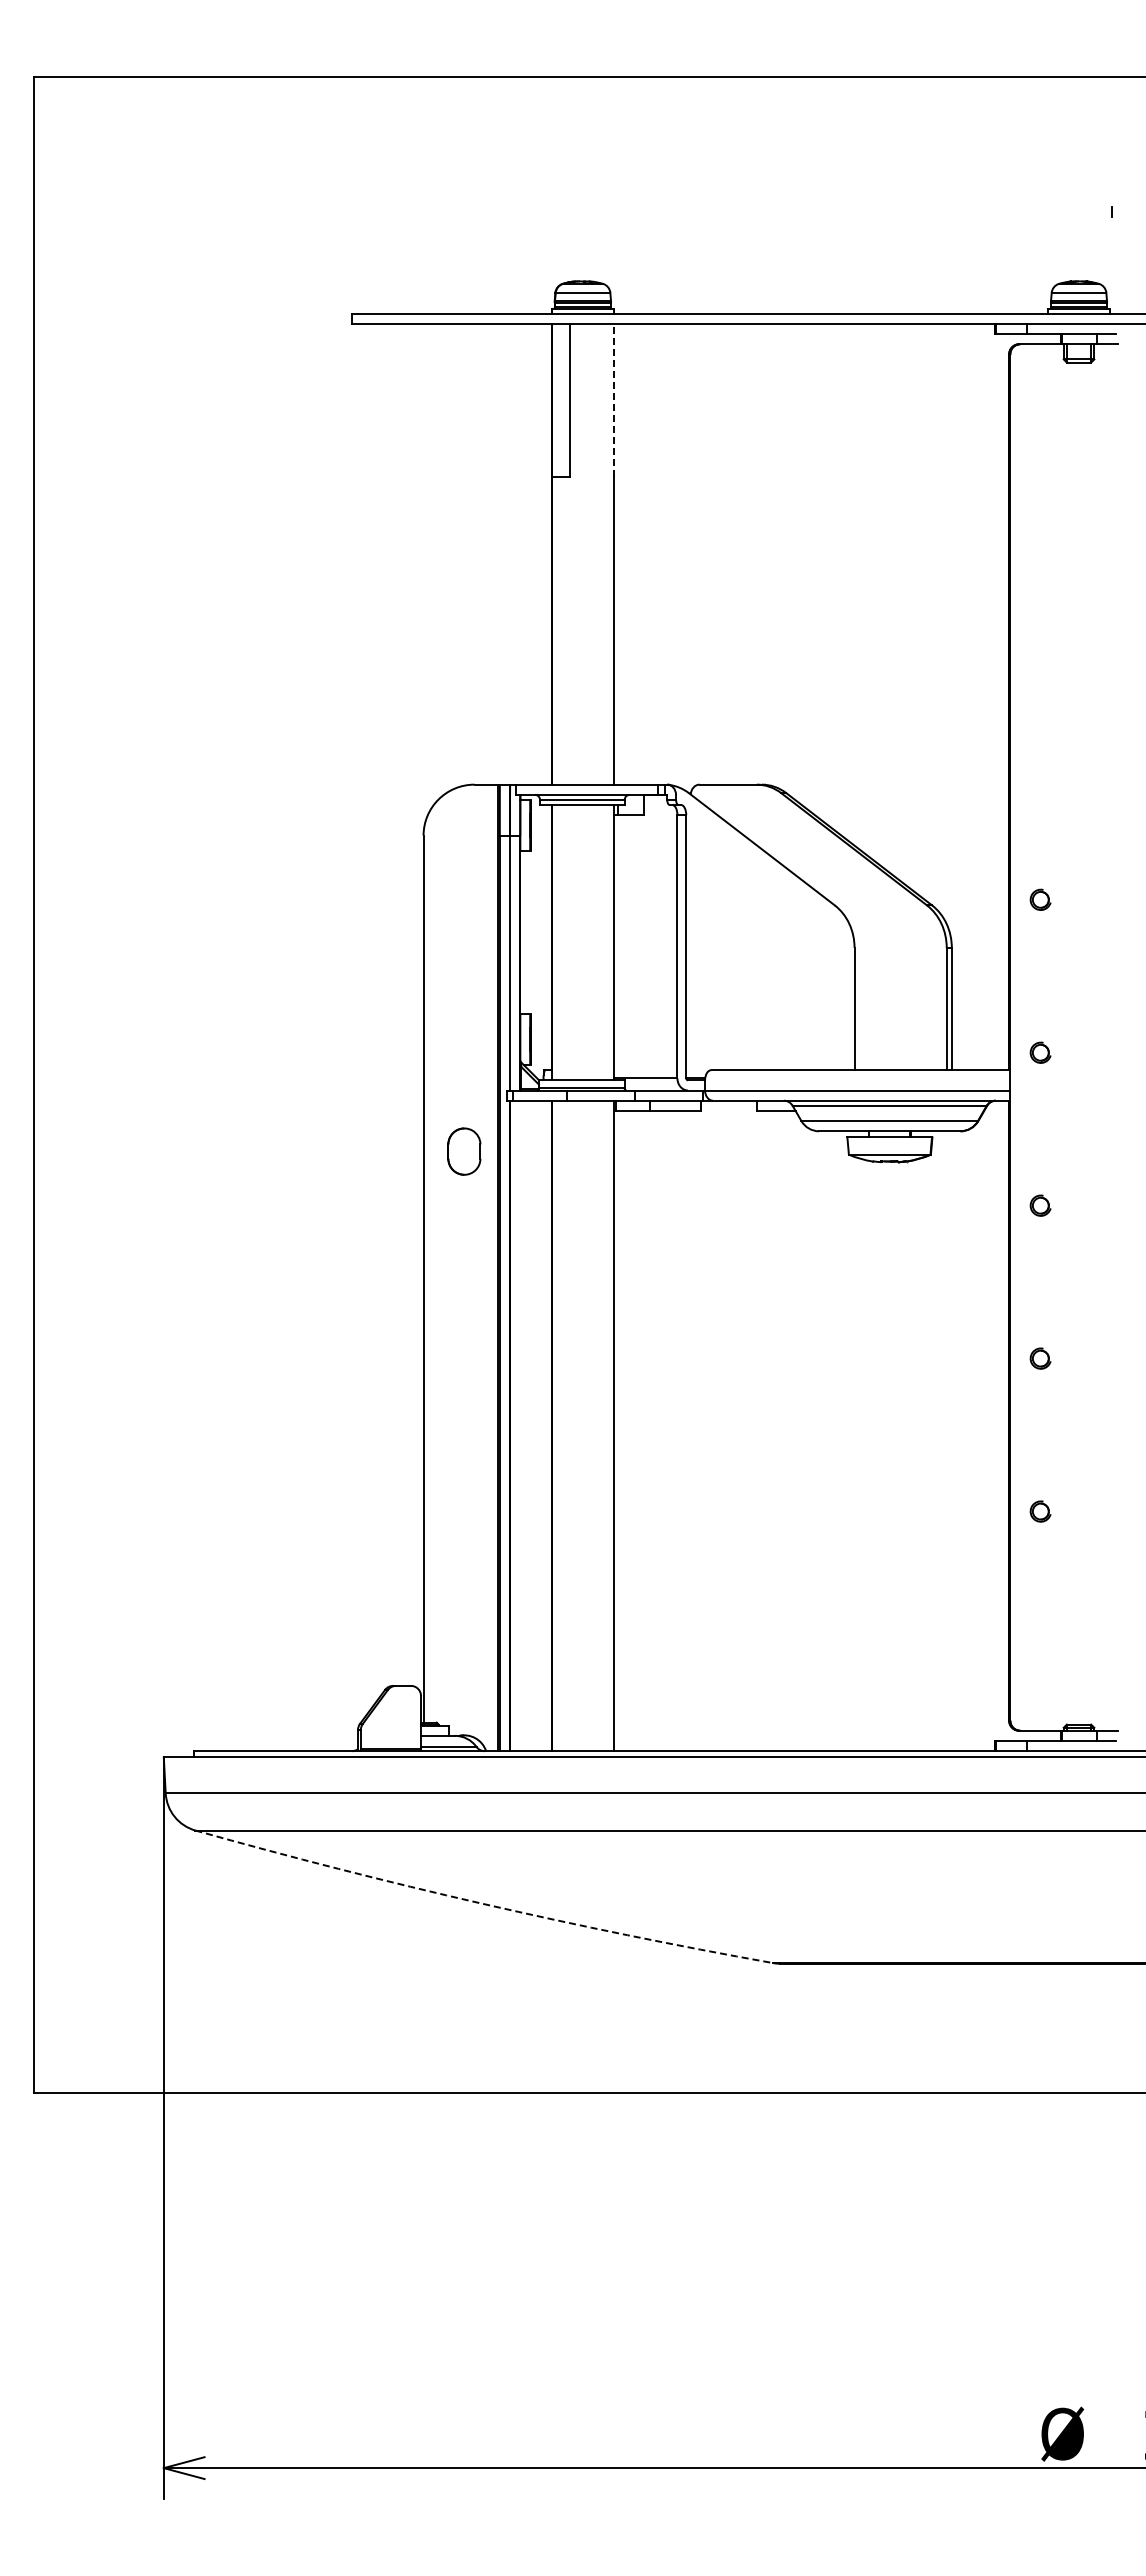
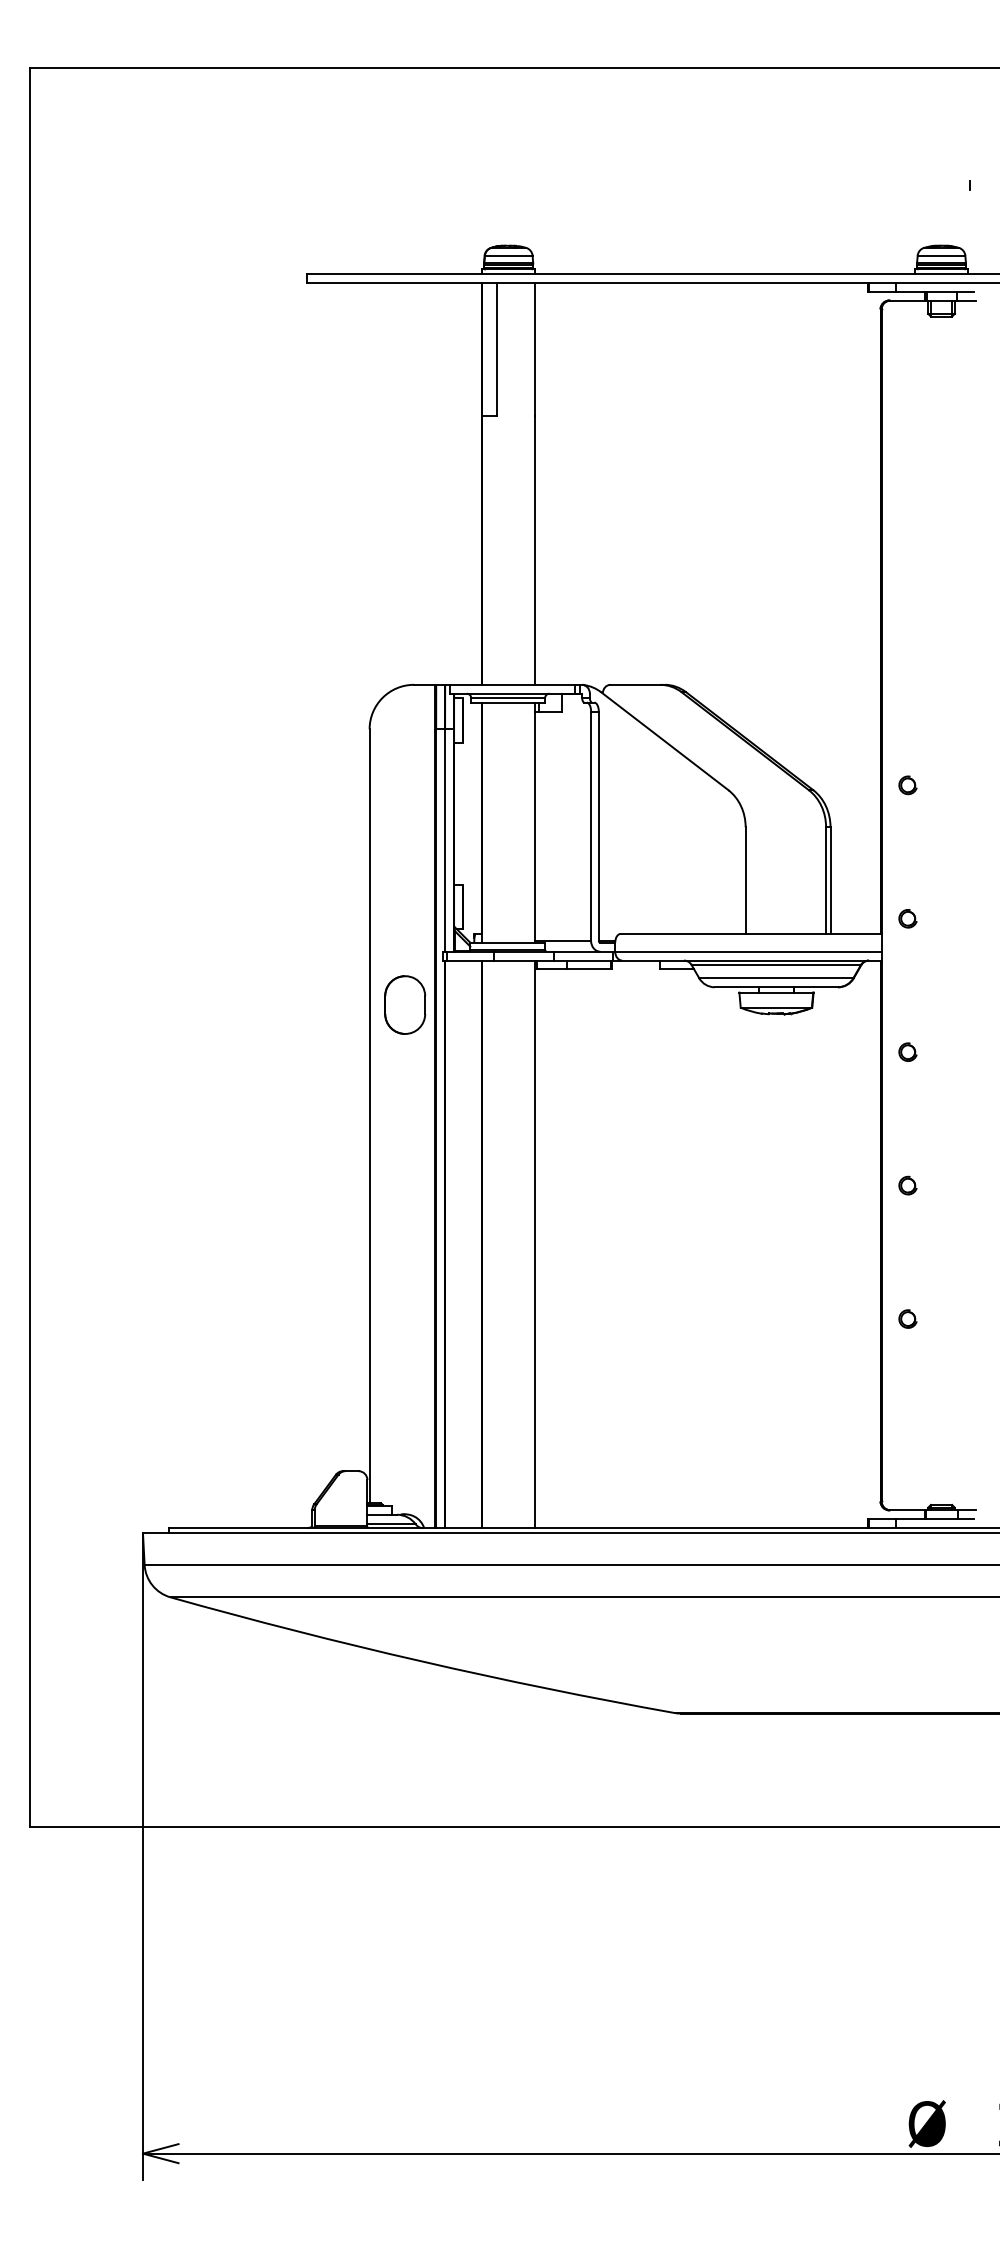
line: (613, 399) -> (535, 348), dashed -> solid
part: (464, 1151) -> (405, 1004), size x1.43
arc: (482, 1903) -> (421, 1661), dashed -> solid

